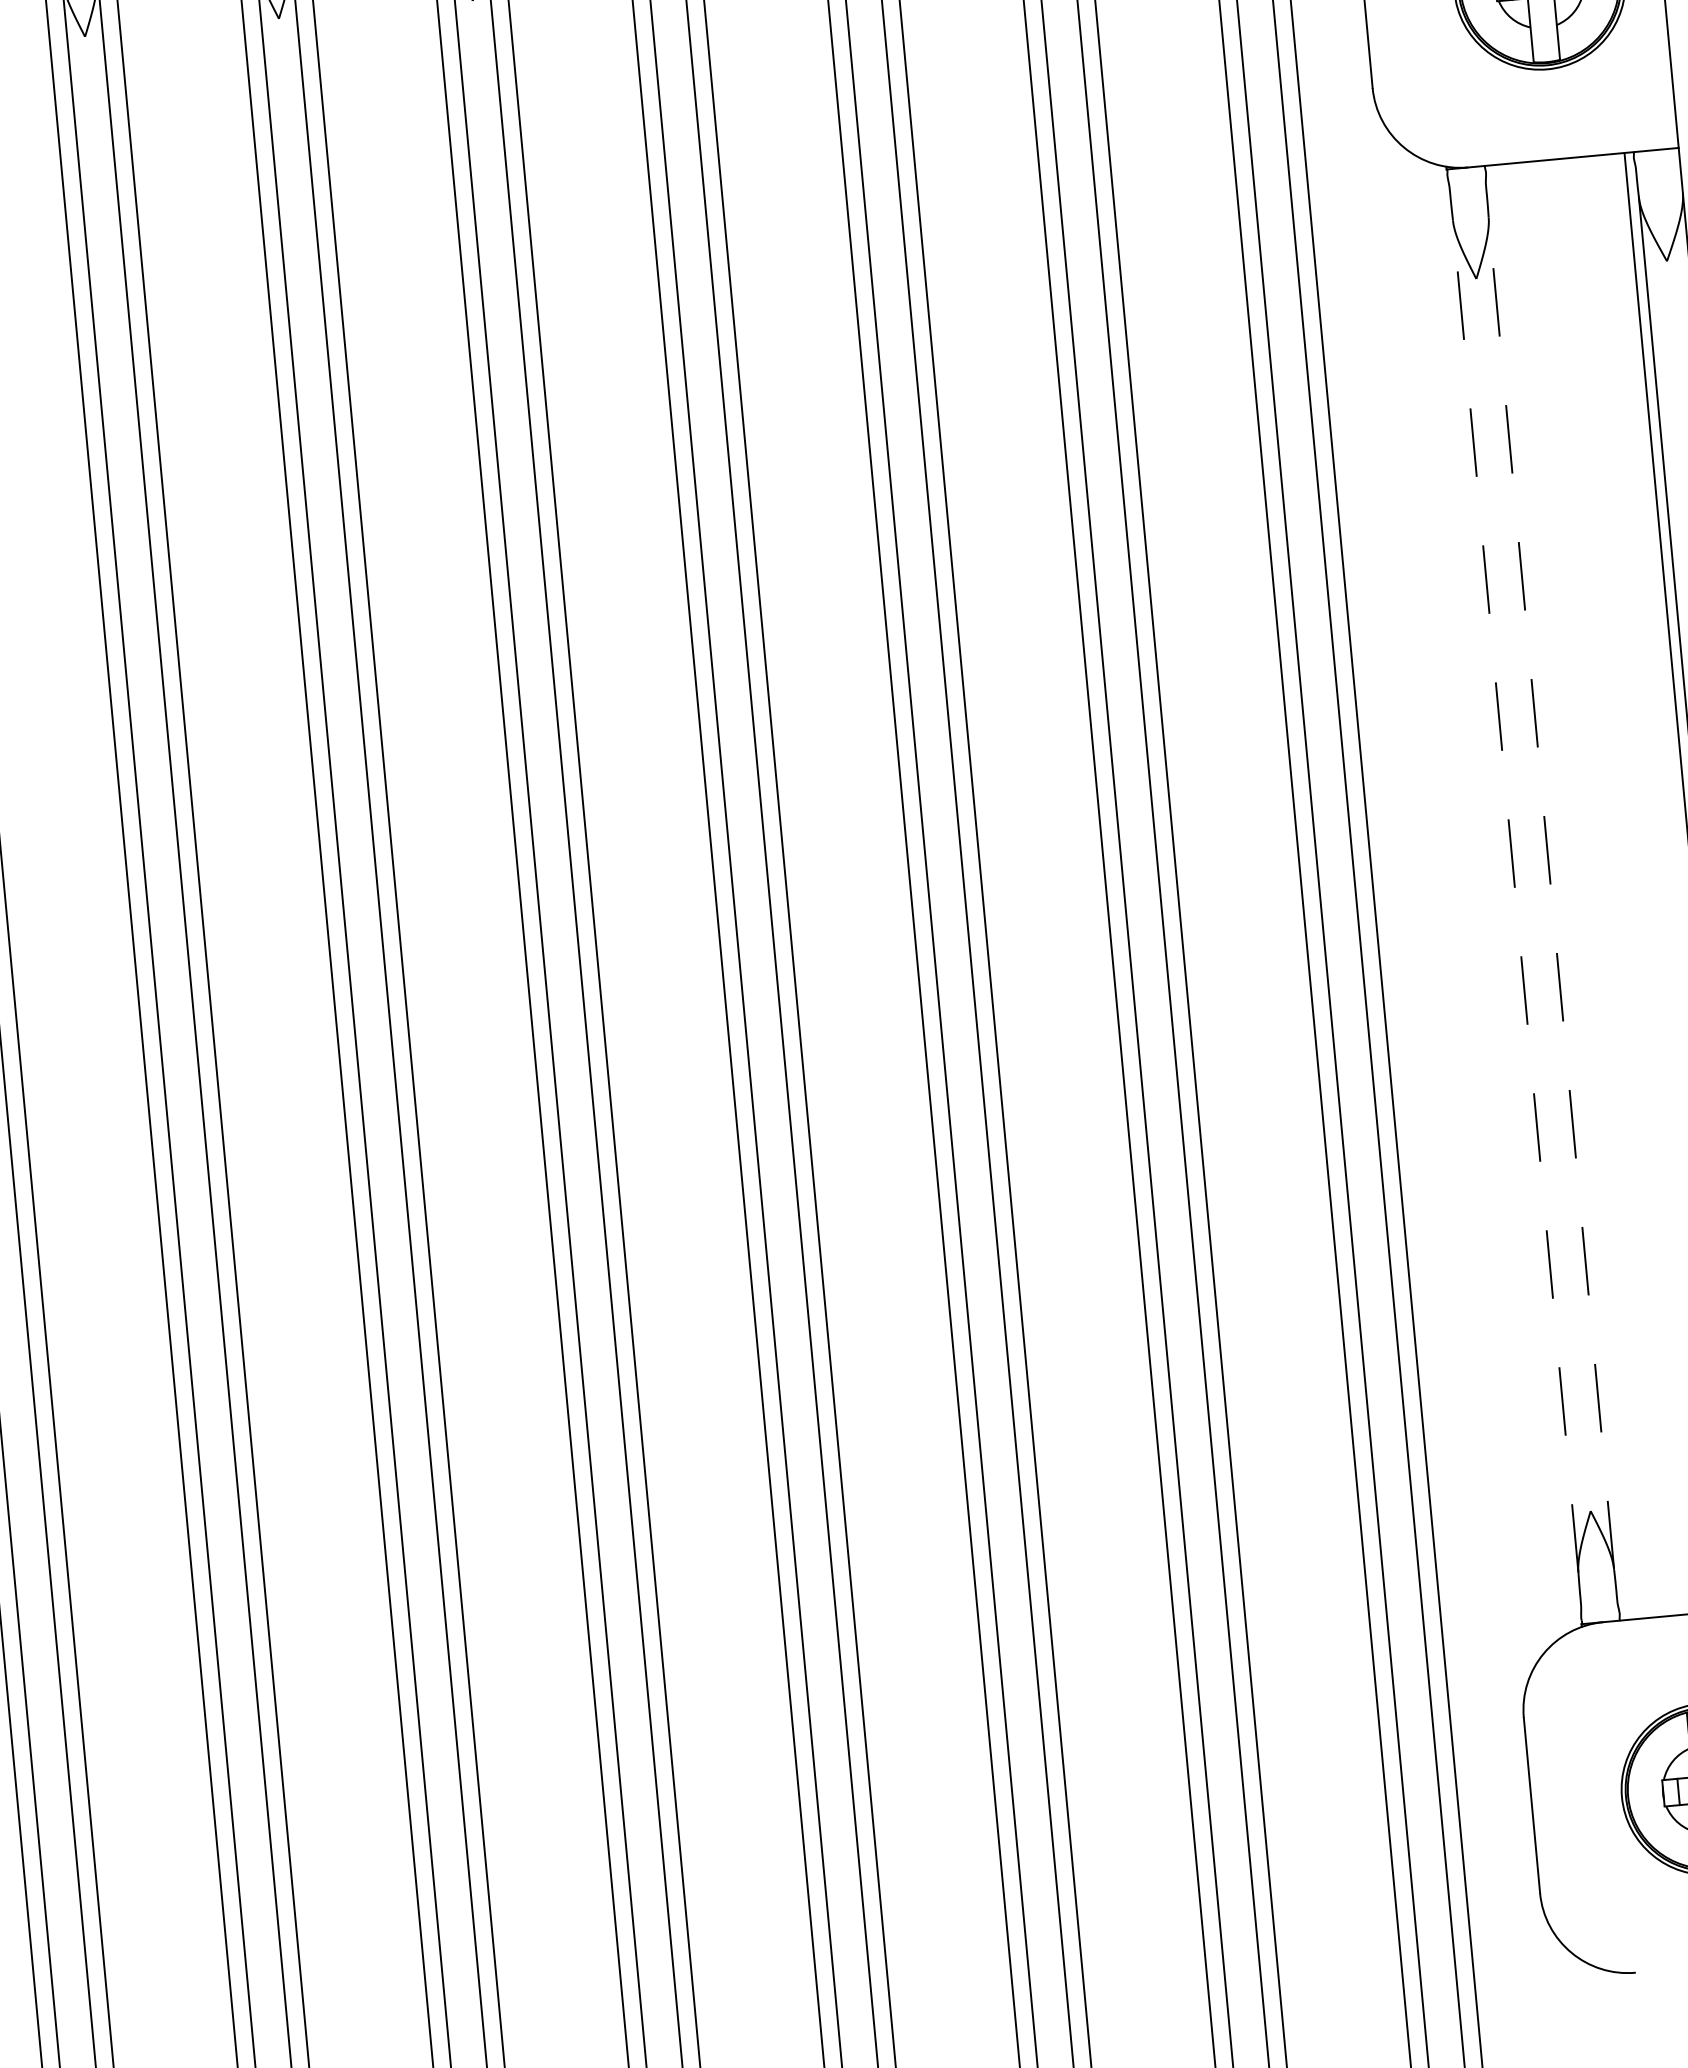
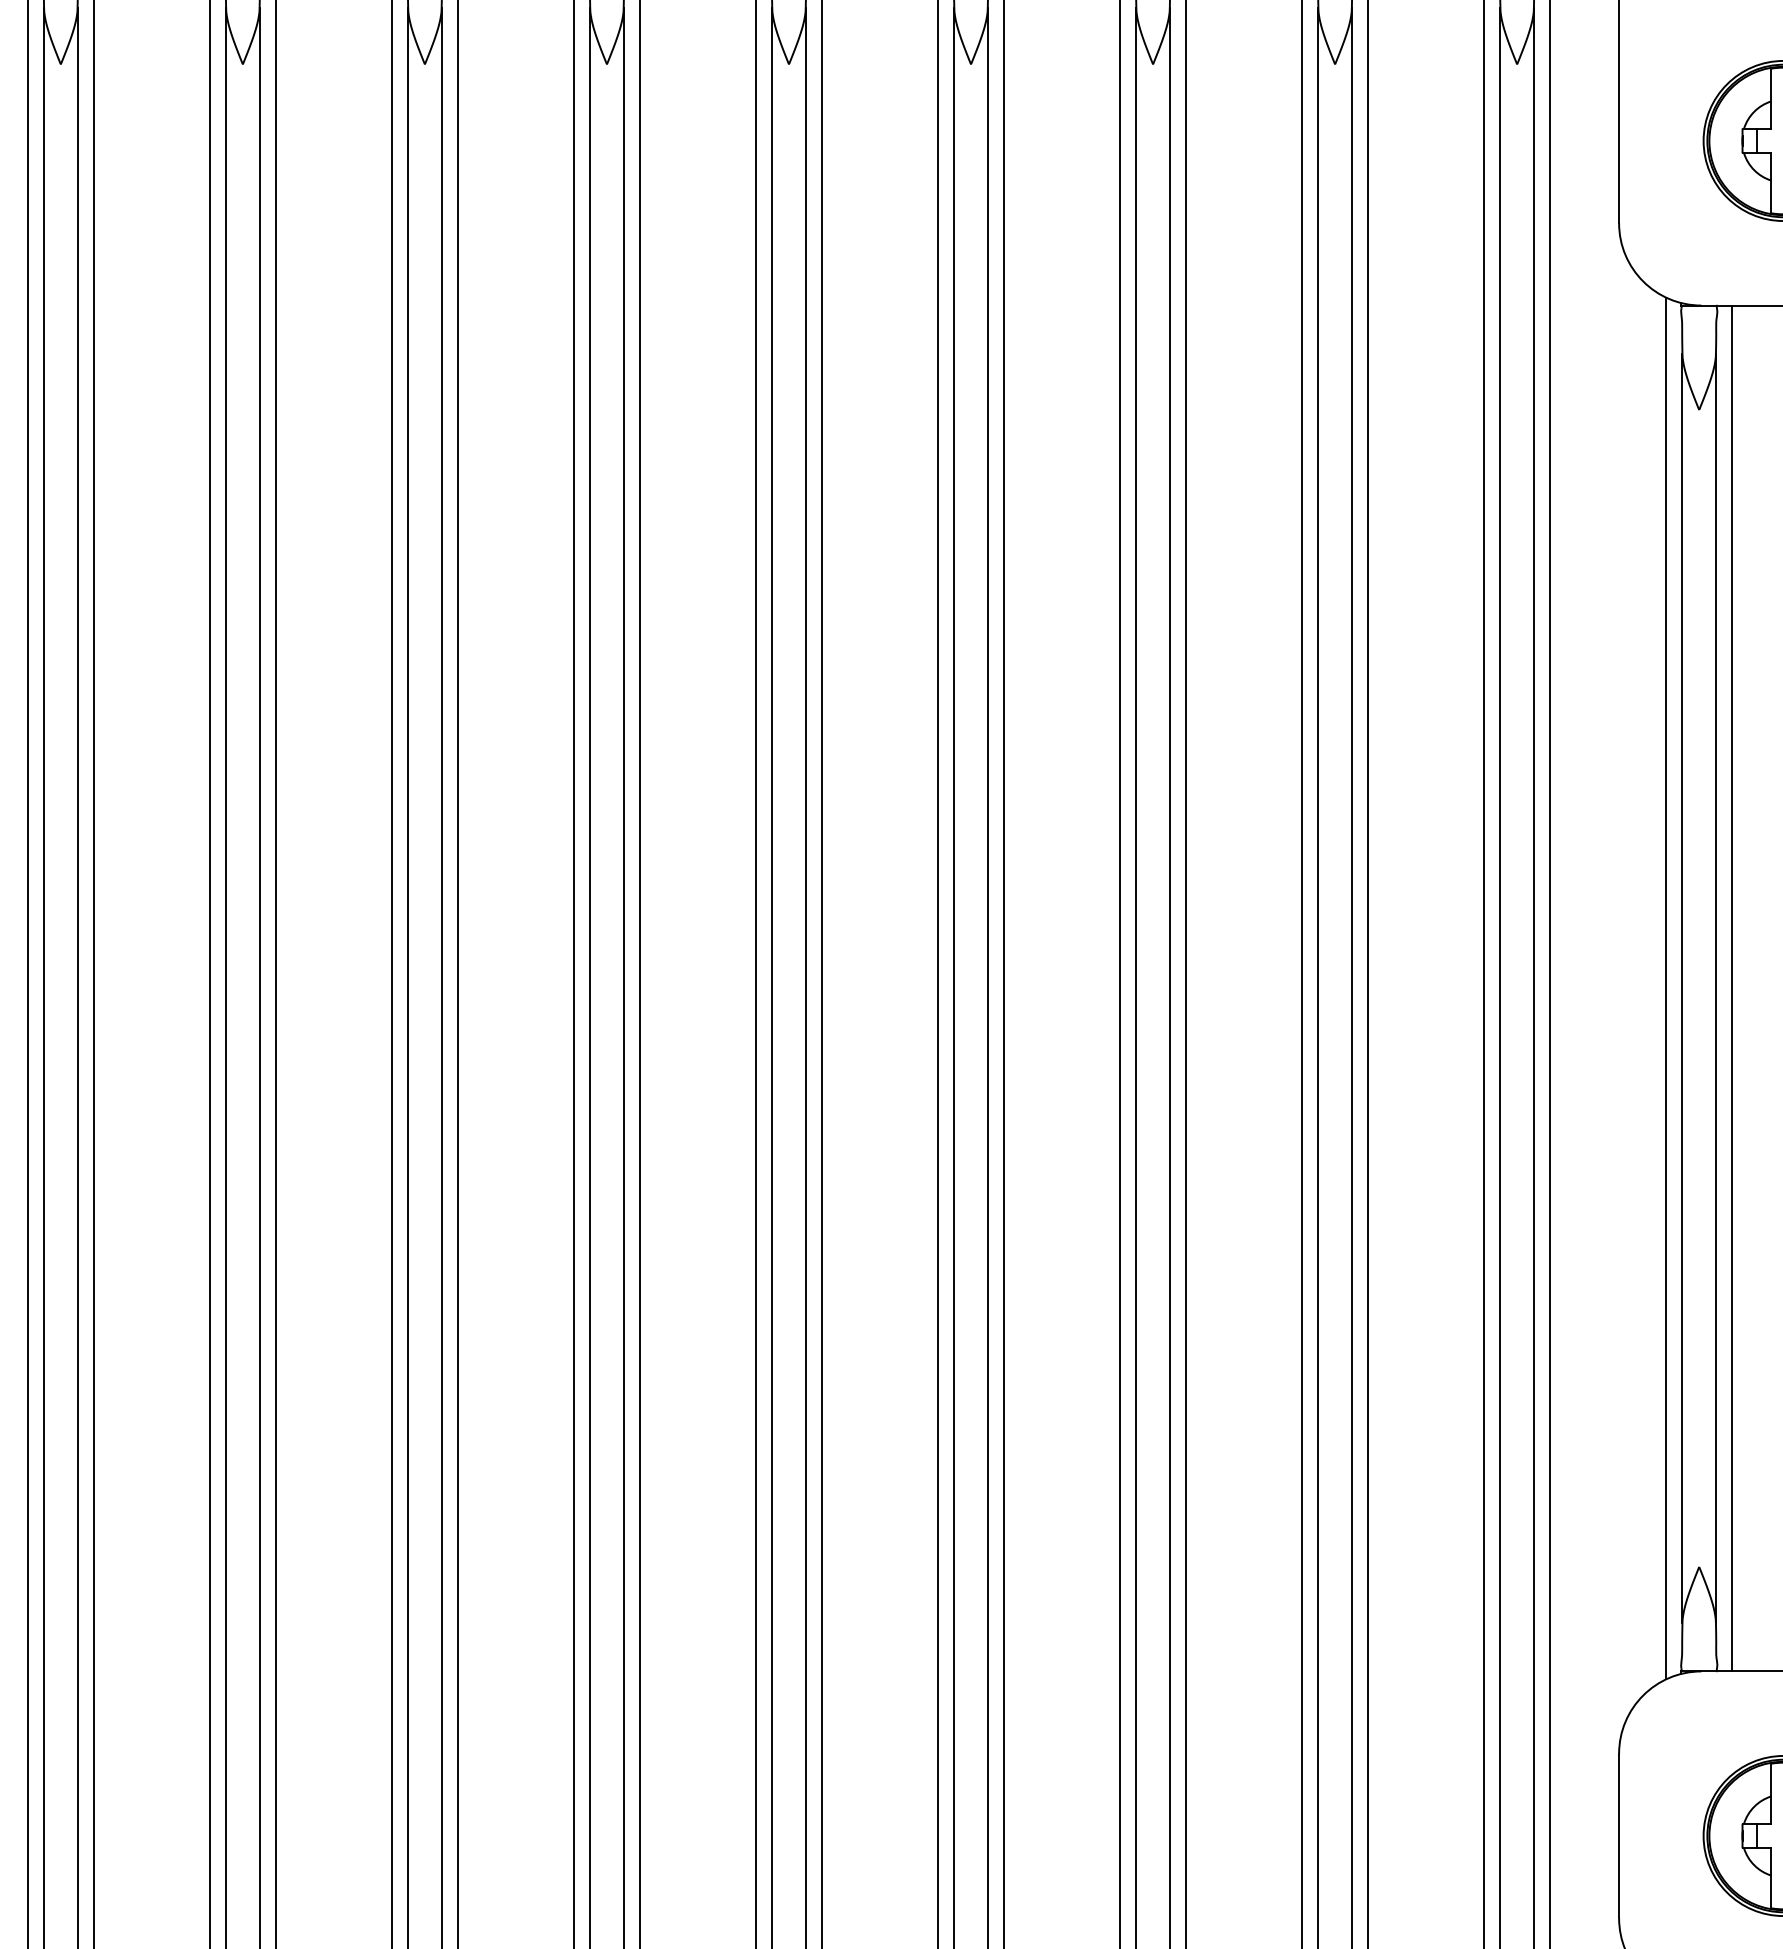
line: (1569, 891) -> (1732, 988), added
line: (1550, 893) -> (1715, 988), dashed -> solid
line: (1515, 896) -> (1682, 988), dashed -> solid
line: (1497, 898) -> (1665, 988), added

